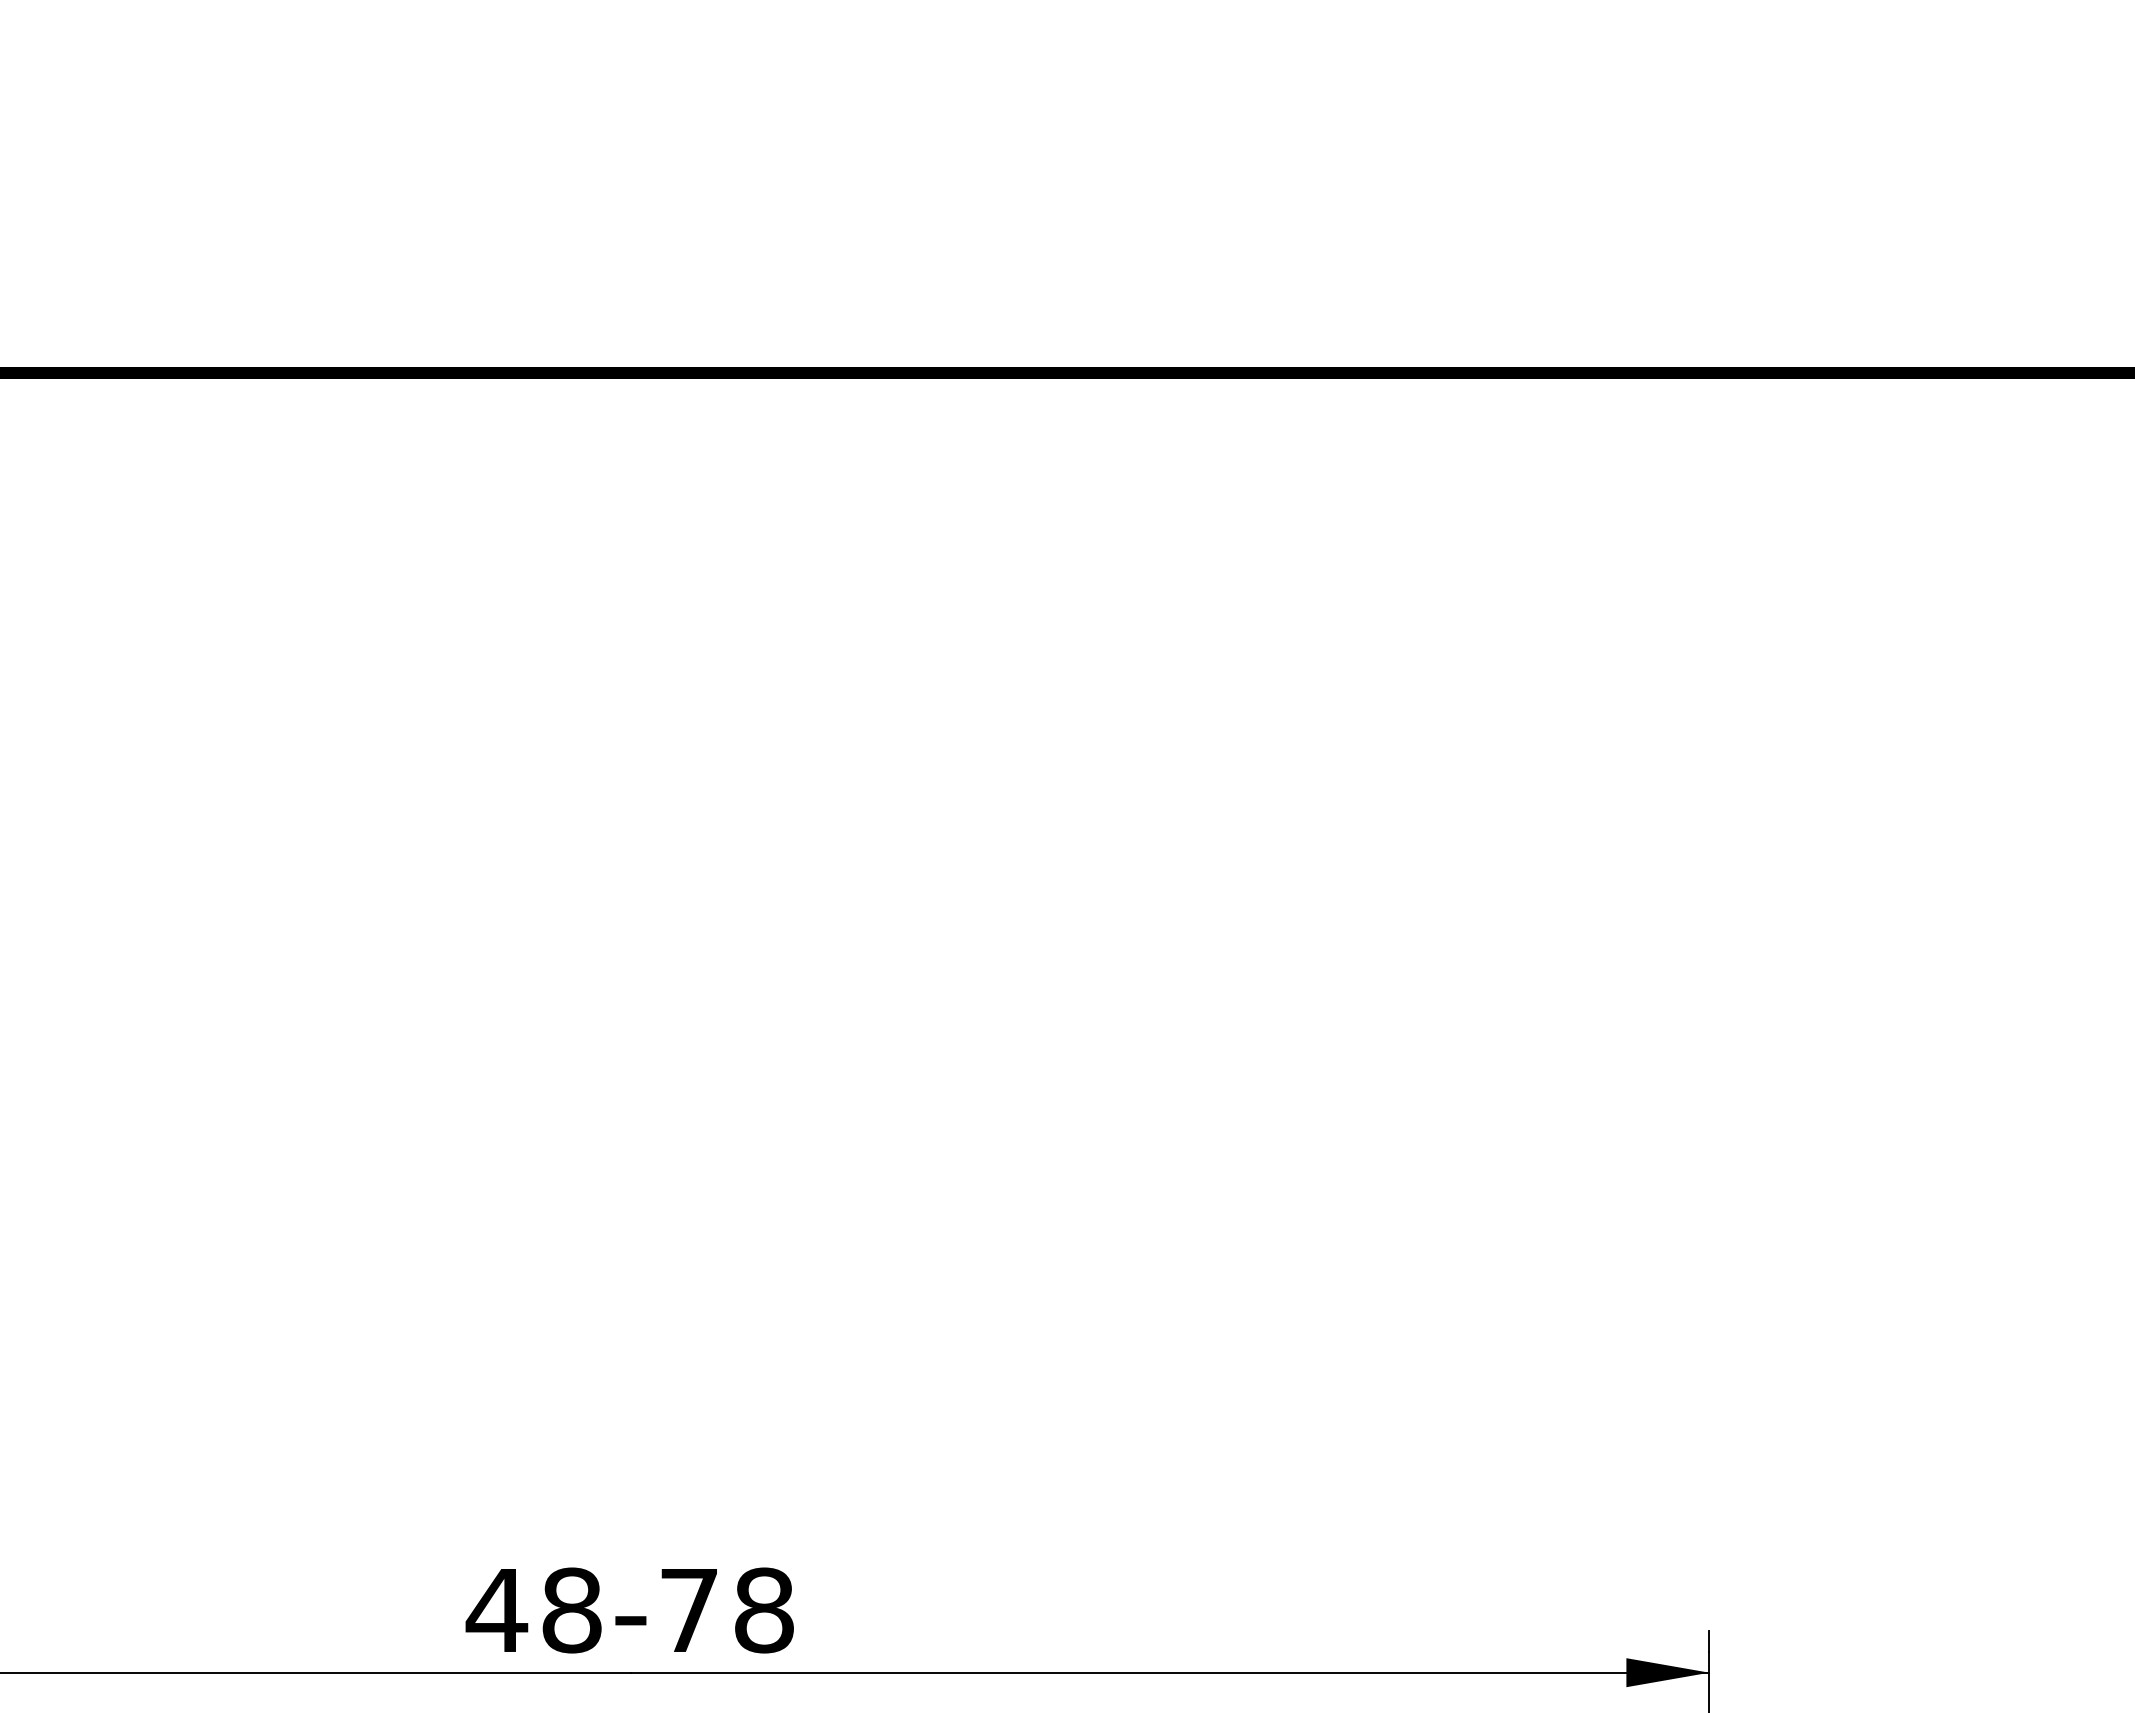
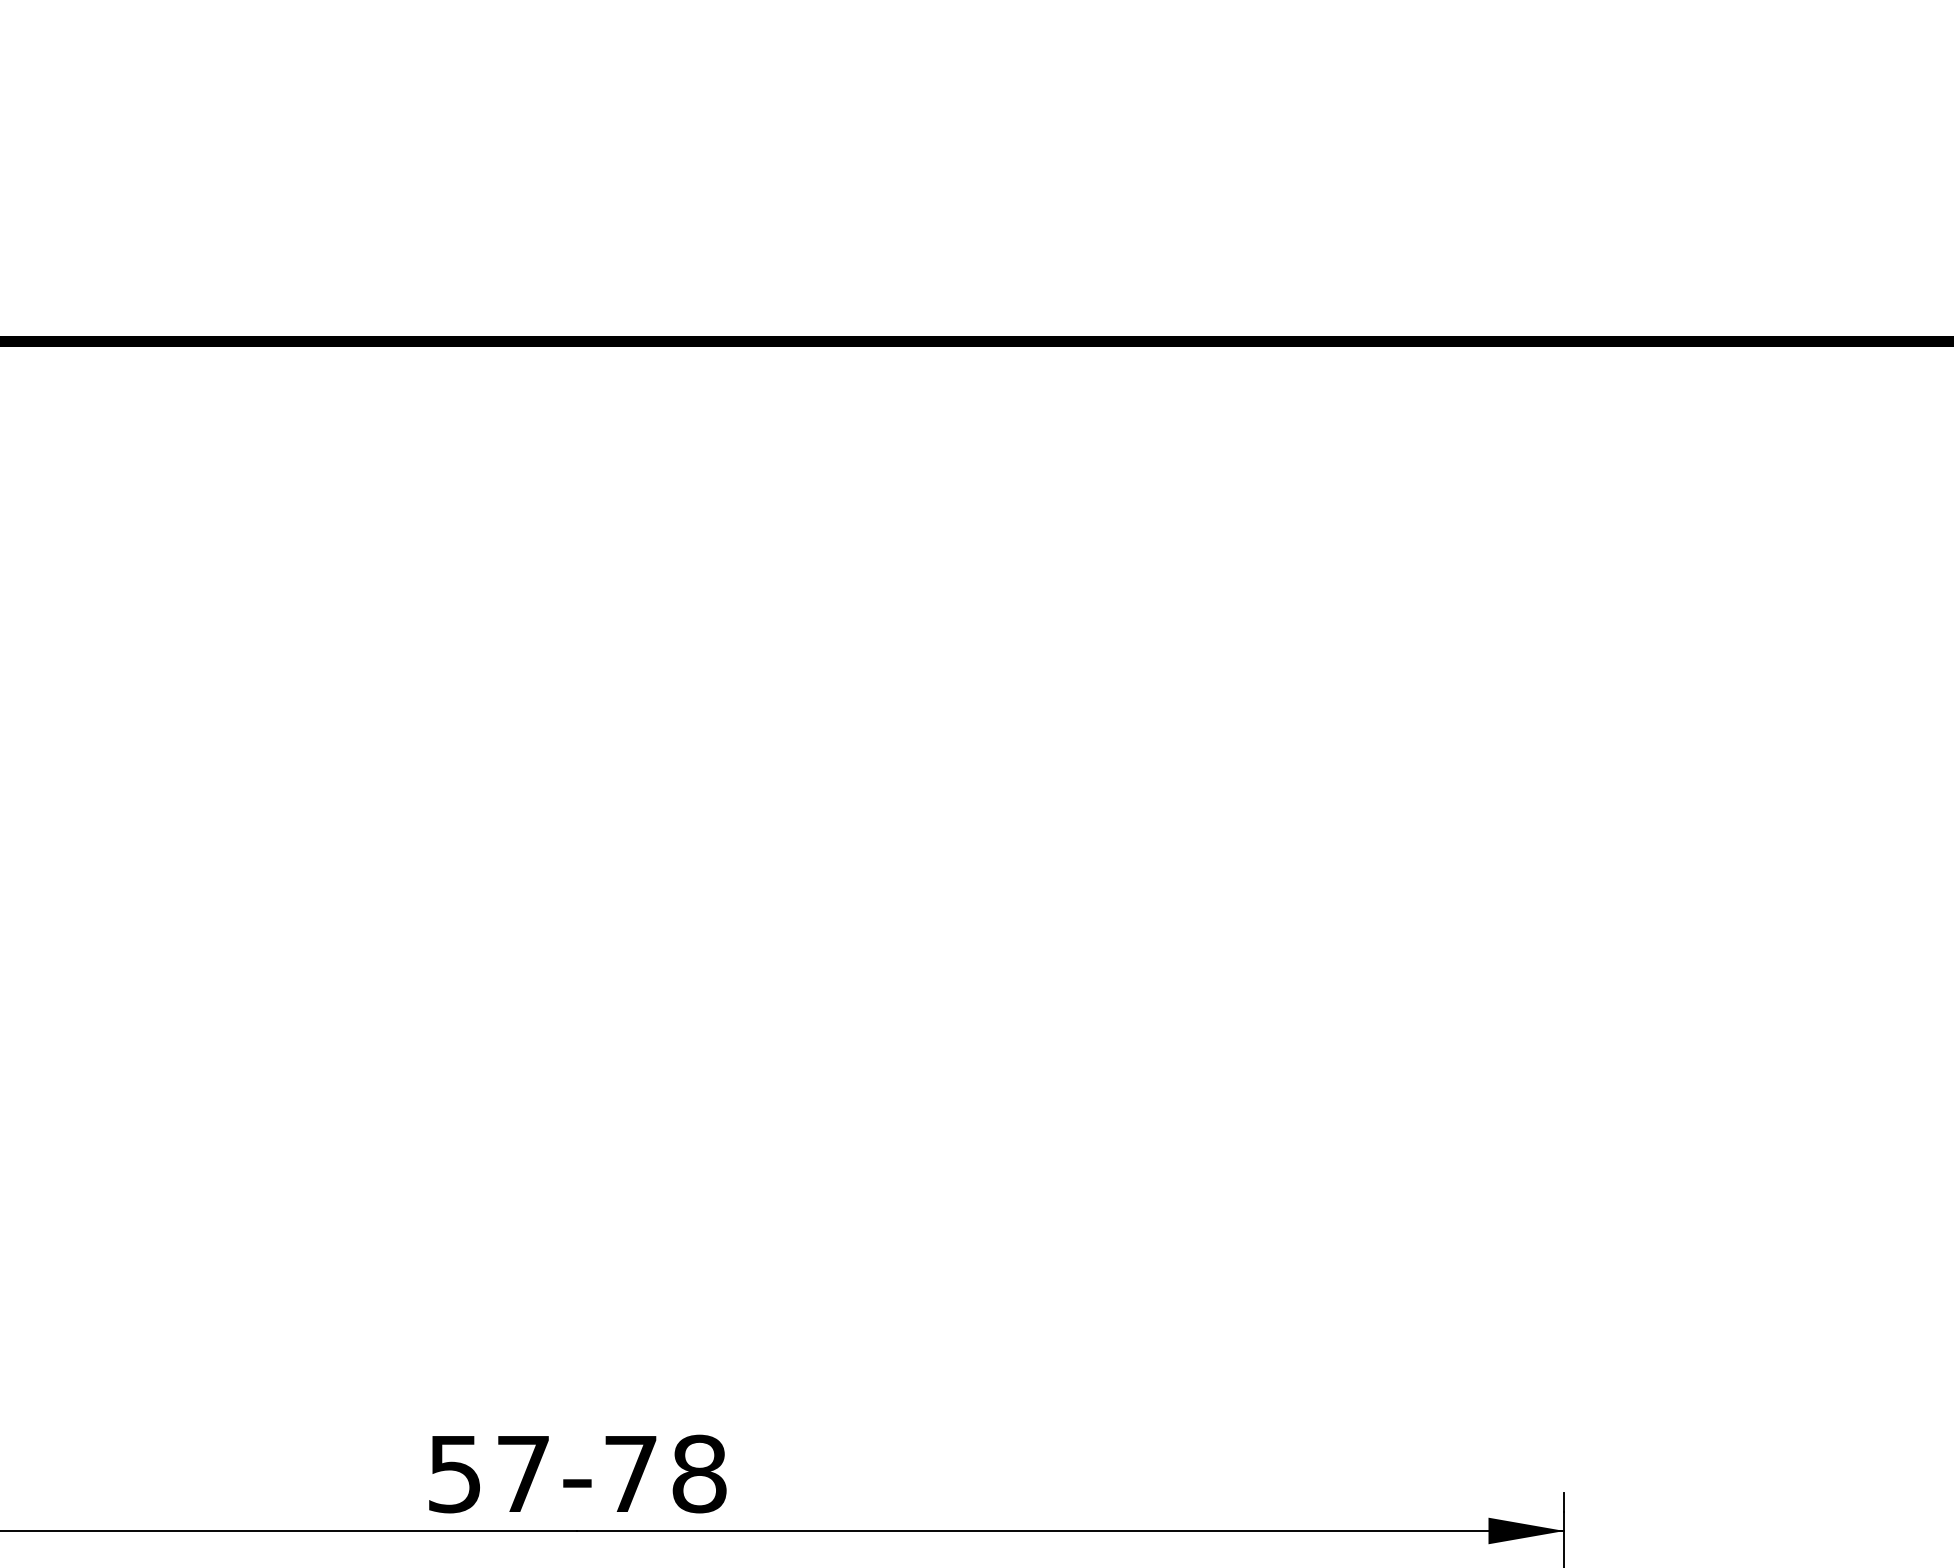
text: (533, 1610) -> (488, 1474), 48-78 -> 57-78

